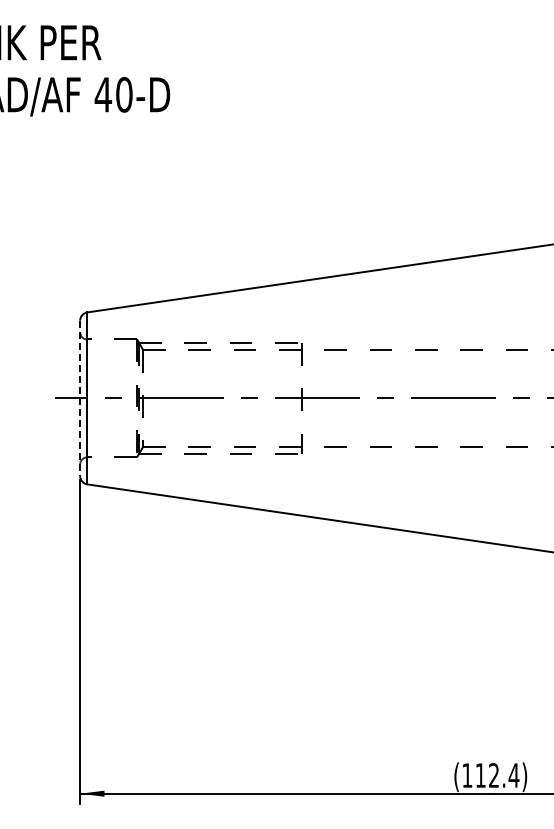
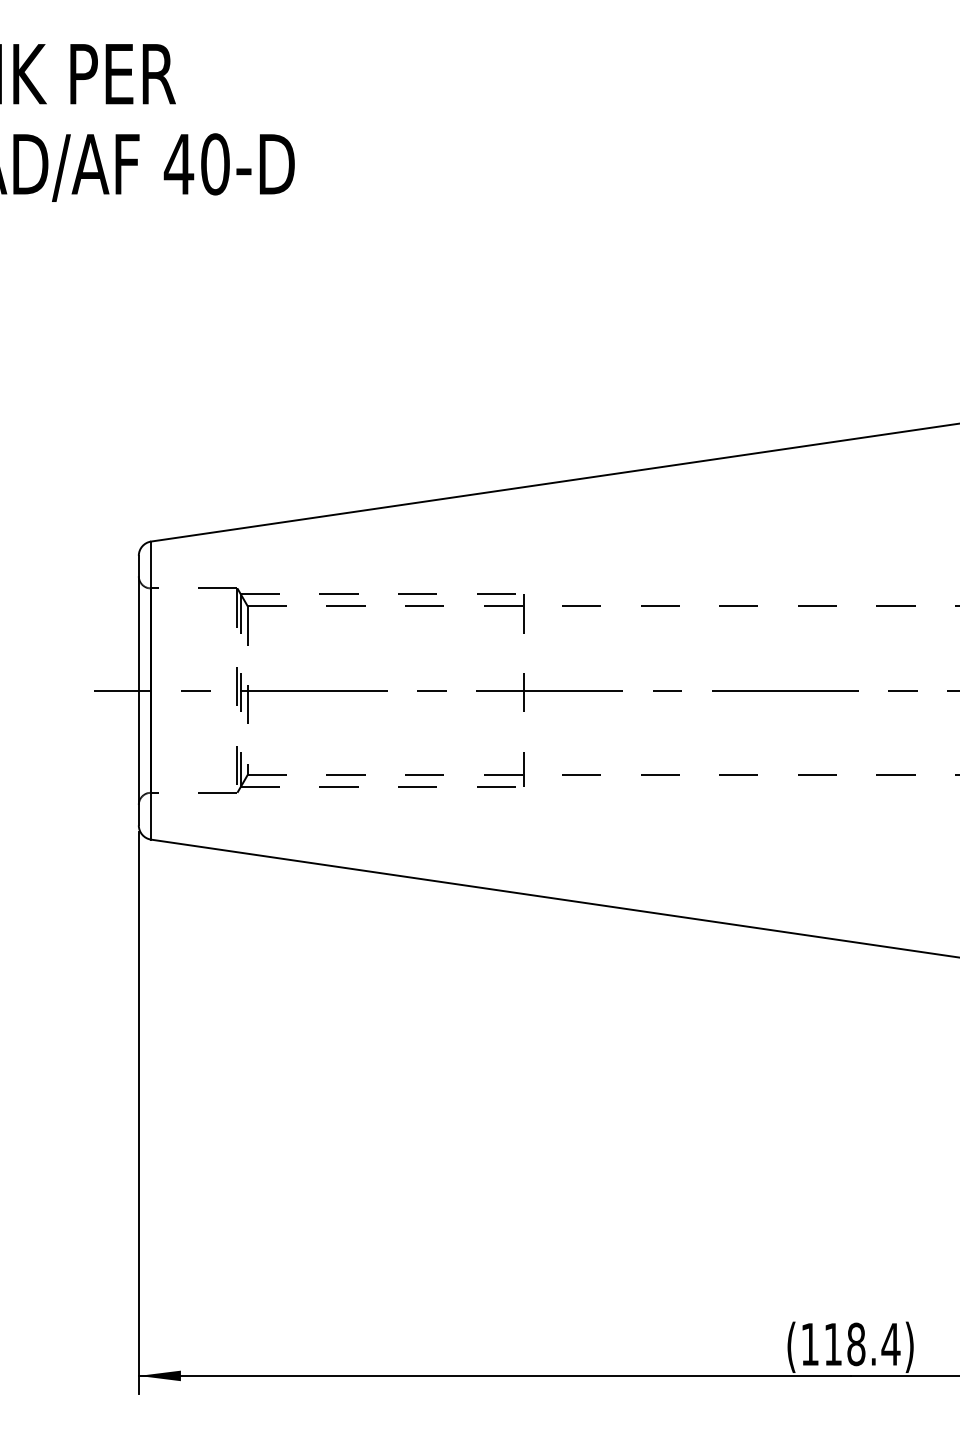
line: (80, 398) -> (139, 690), dashed -> solid
text: (494, 775) -> (857, 1344), (112.4) -> (118.4)

